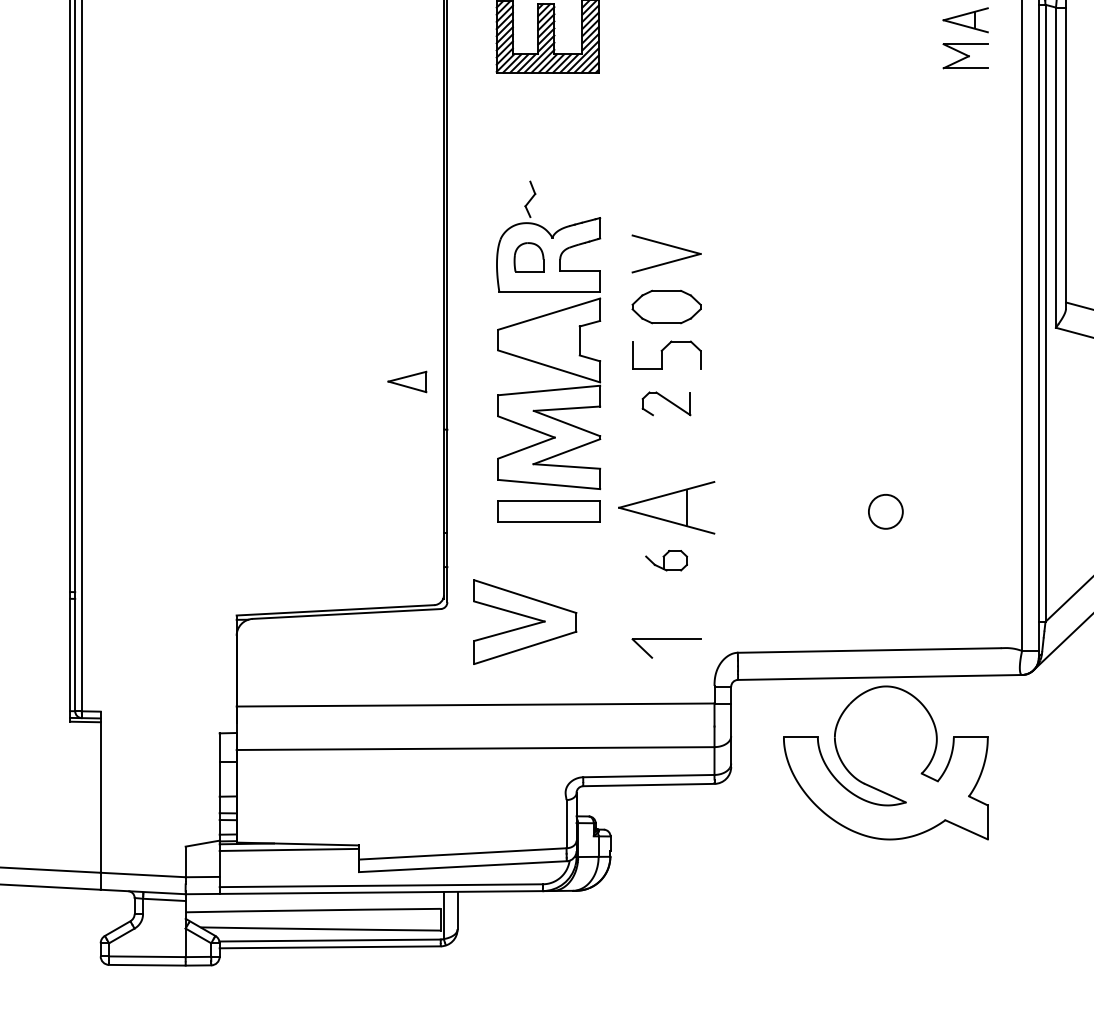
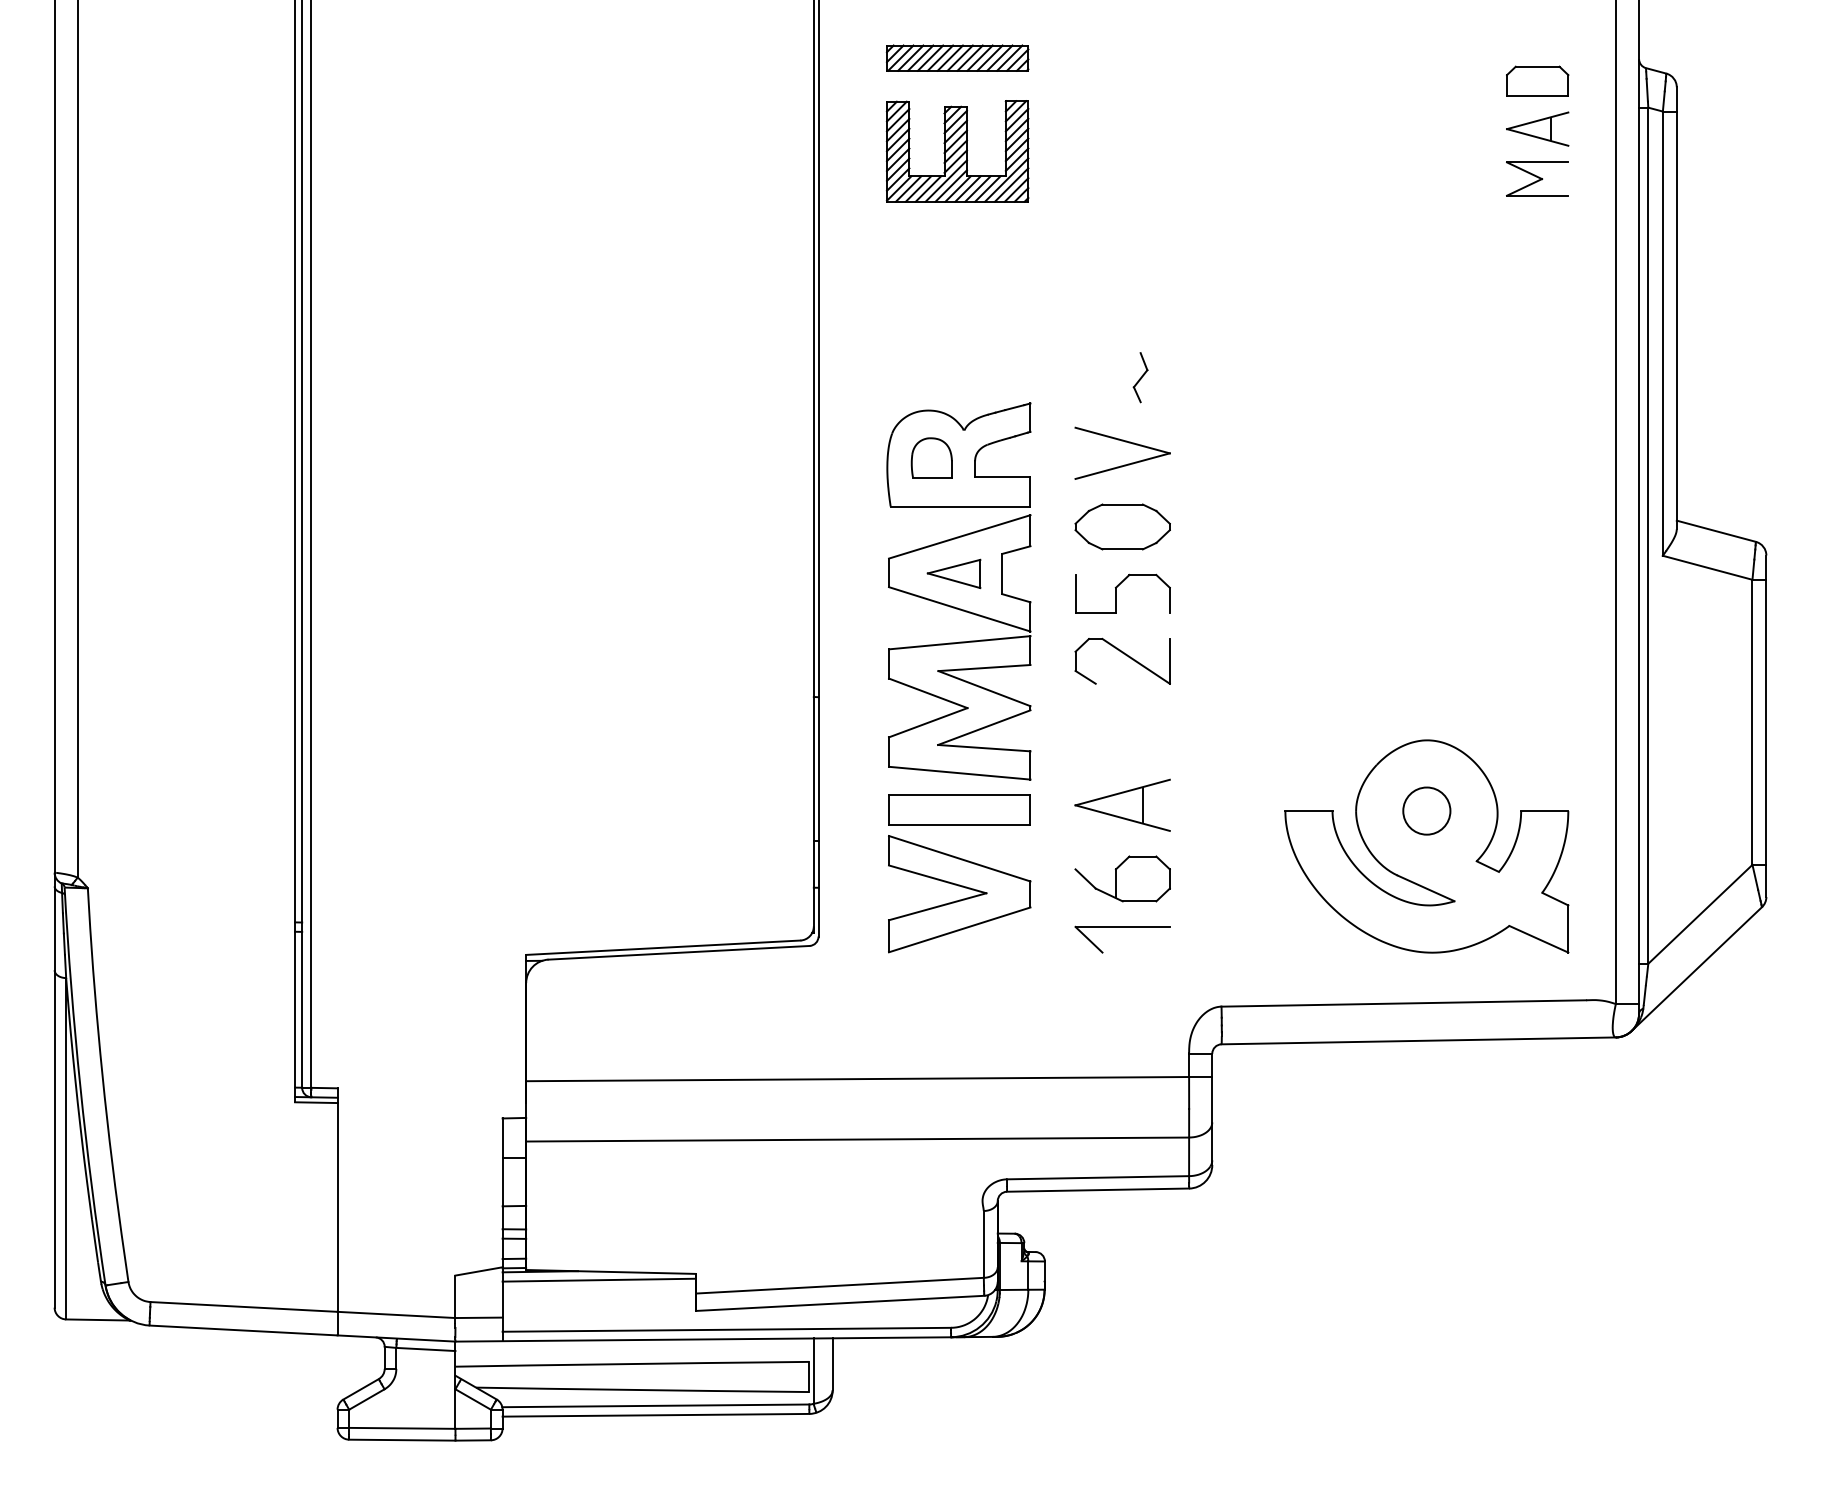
part: (530, 199) -> (1140, 377), moved
part: (406, 381) -> (953, 573), moved
part: (666, 403) -> (1122, 660), size x1.43
part: (666, 507) -> (1122, 804), size x0.71
part: (666, 560) -> (1122, 878), size x1.67
part: (525, 622) -> (959, 894), moved
part: (666, 639) -> (1122, 927), moved
part: (885, 762) -> (1426, 846), moved

